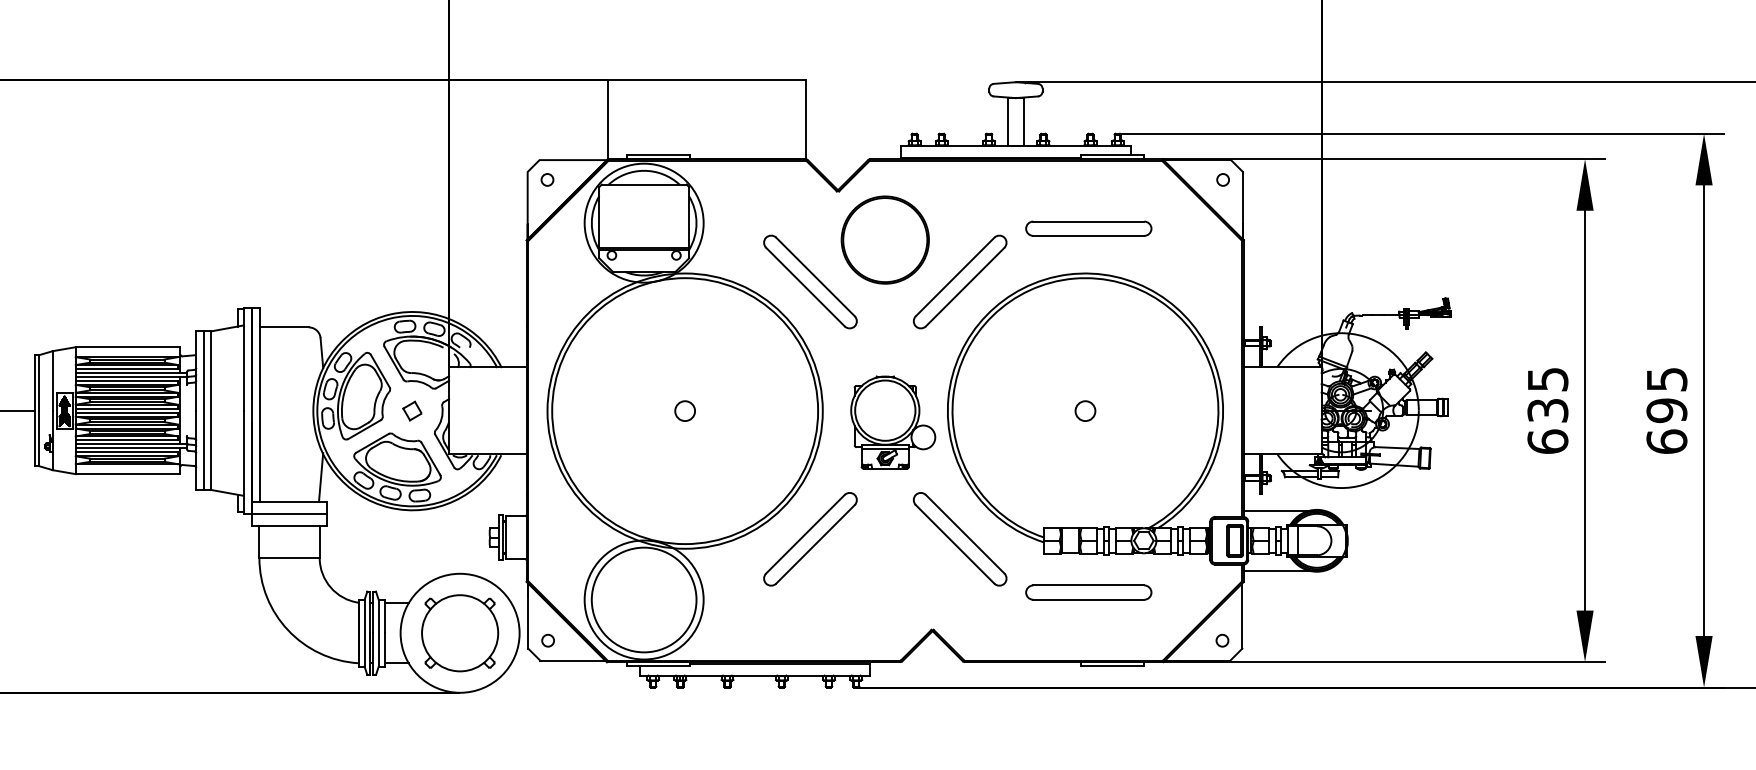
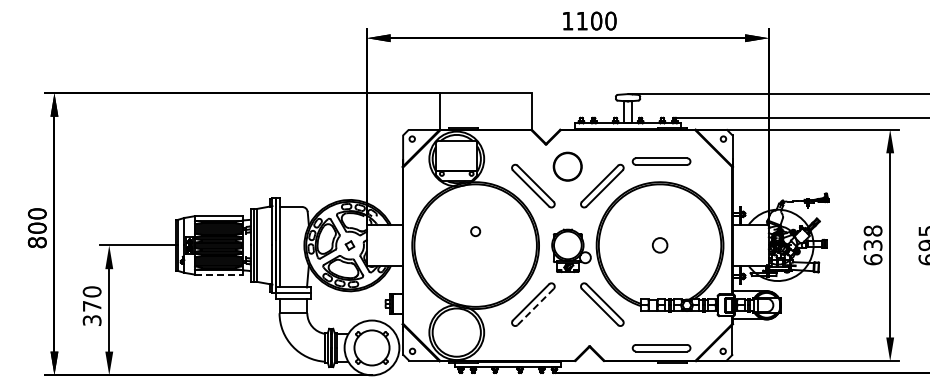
circle: (884, 239) -> (567, 166), size x0.7
text: (1546, 378) -> (872, 230), 635 -> 638
circle: (684, 410) -> (475, 231), moved
circle: (1084, 410) -> (659, 245), size x1.6
line: (129, 473) -> (219, 274), solid -> dashed
line: (815, 543) -> (535, 306), solid -> dashed
part: (1088, 593) -> (661, 348), moved

